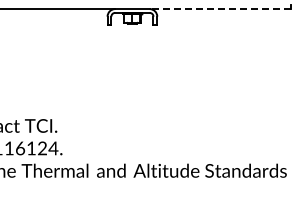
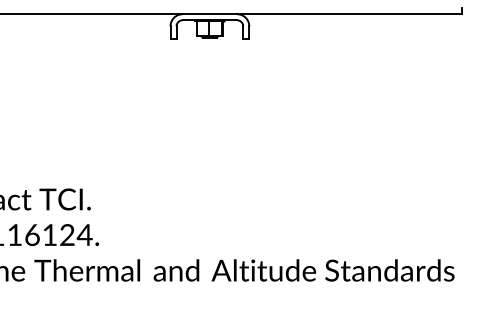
line: (220, 9) -> (349, 14), dashed -> solid

